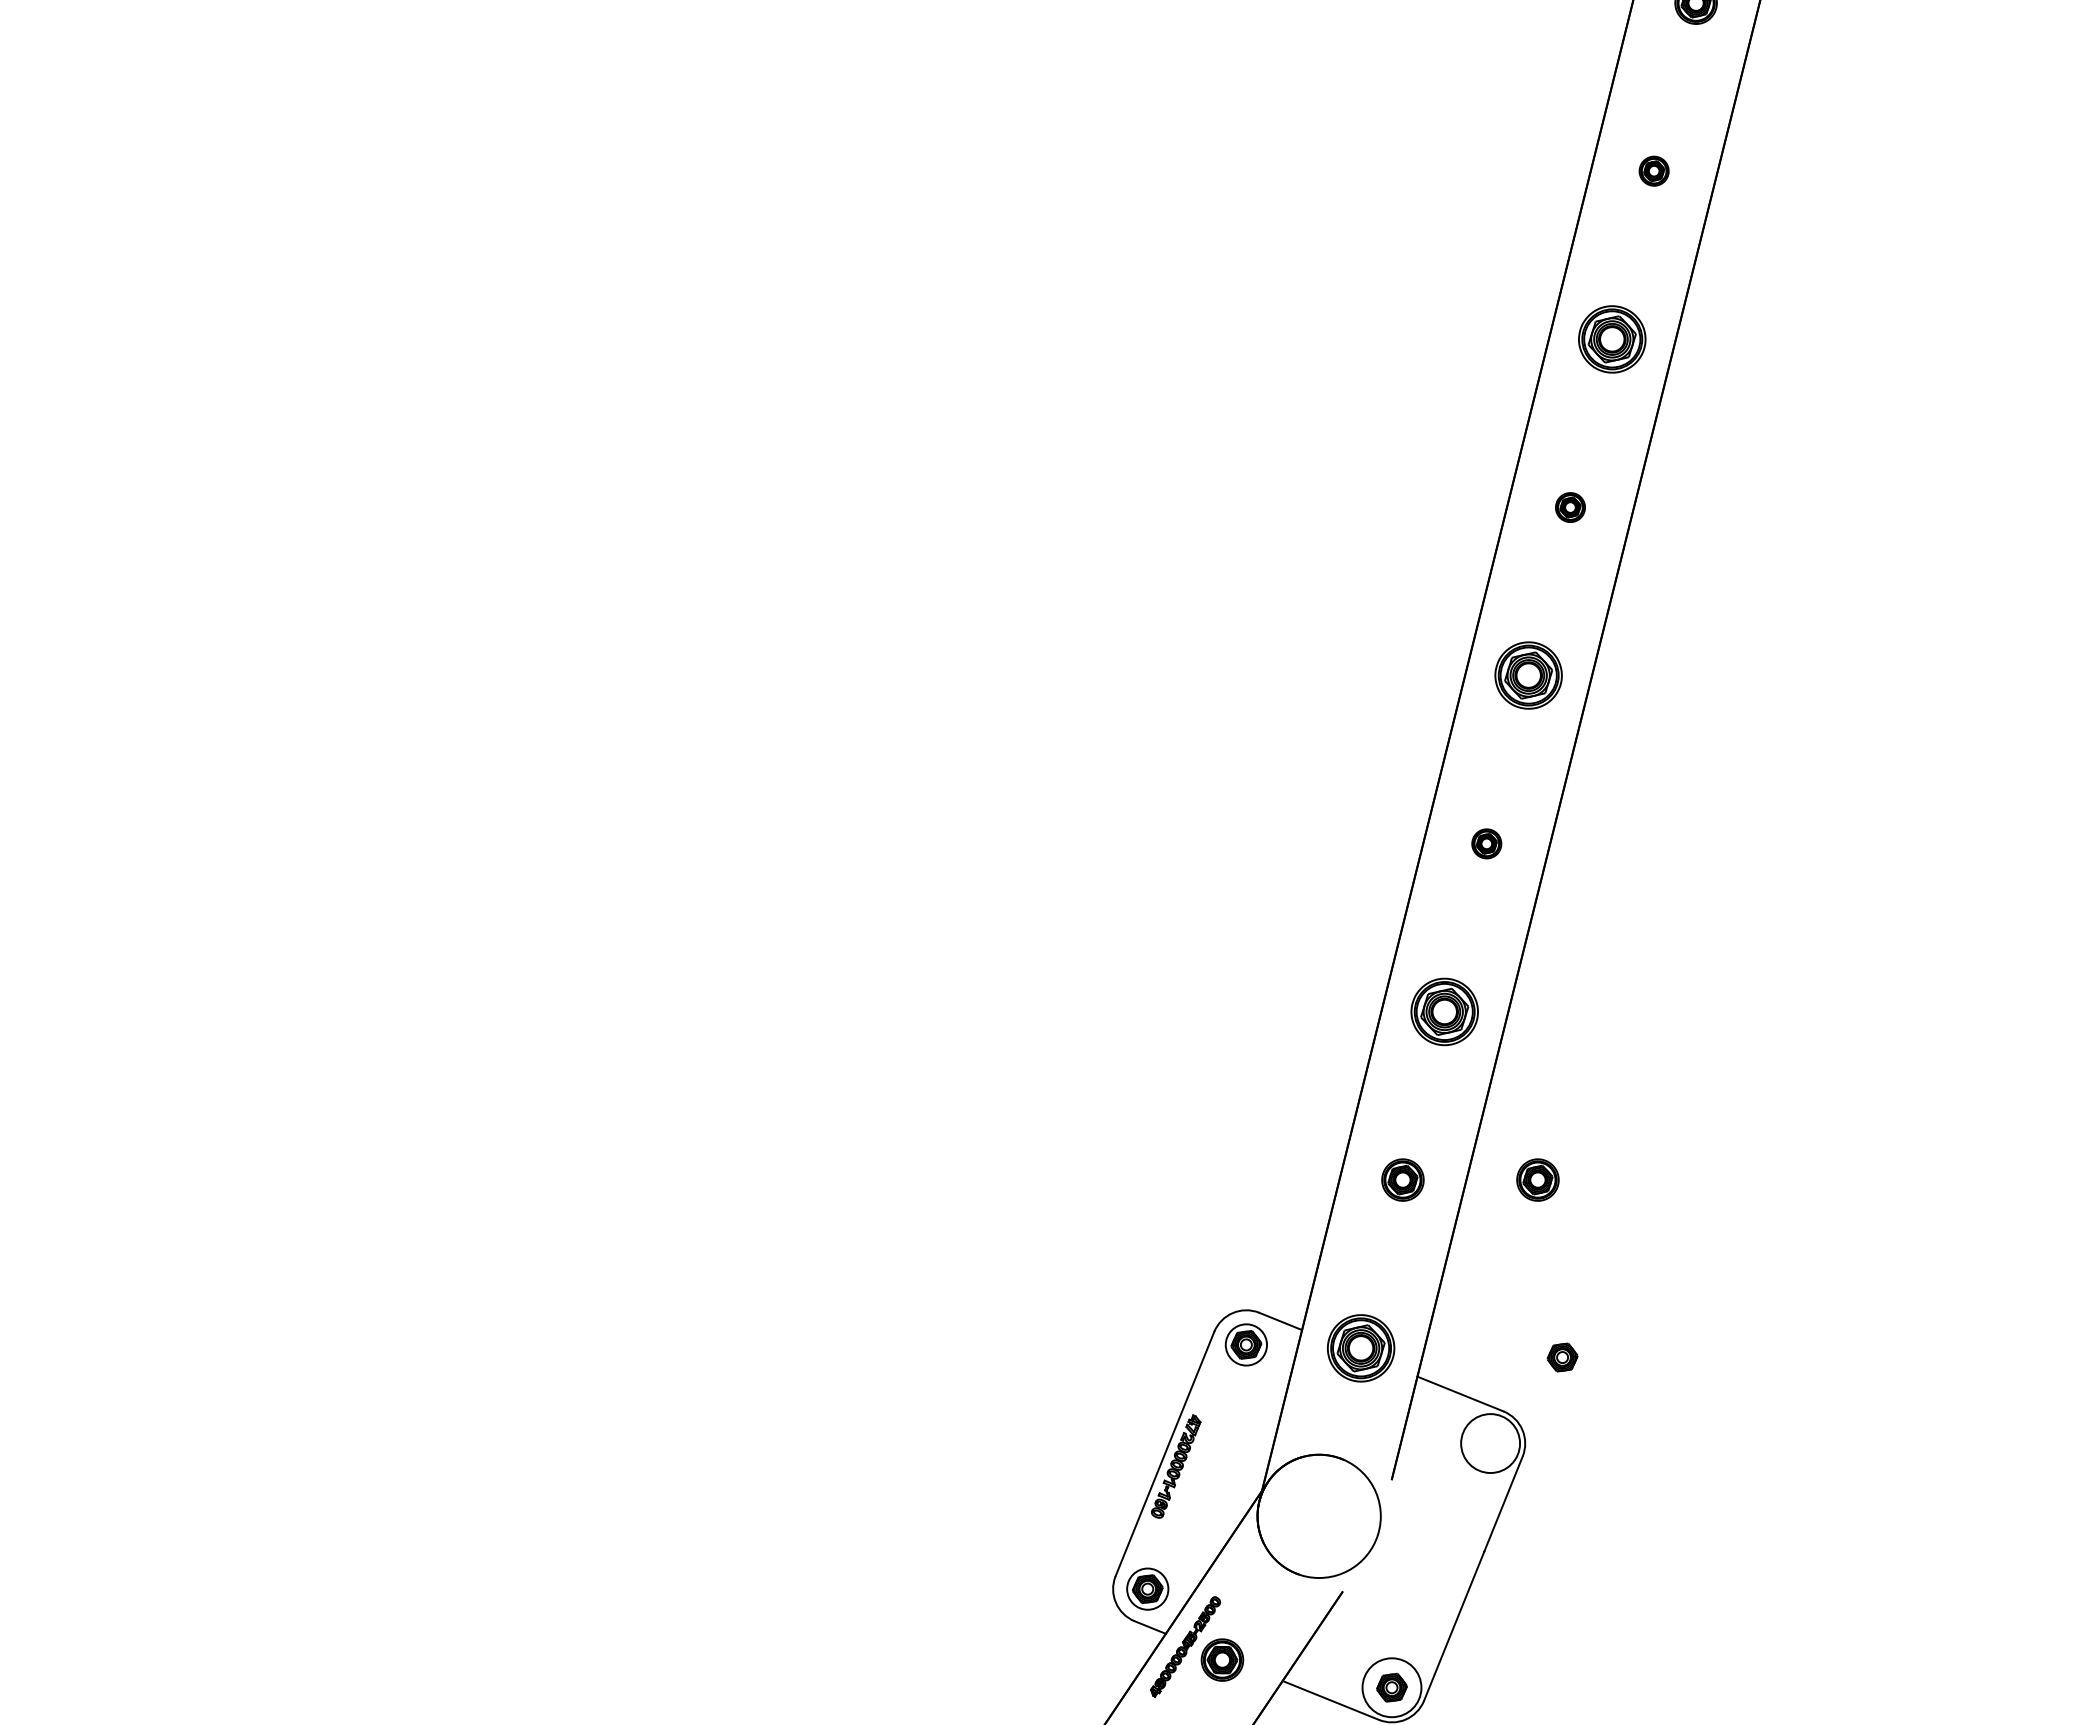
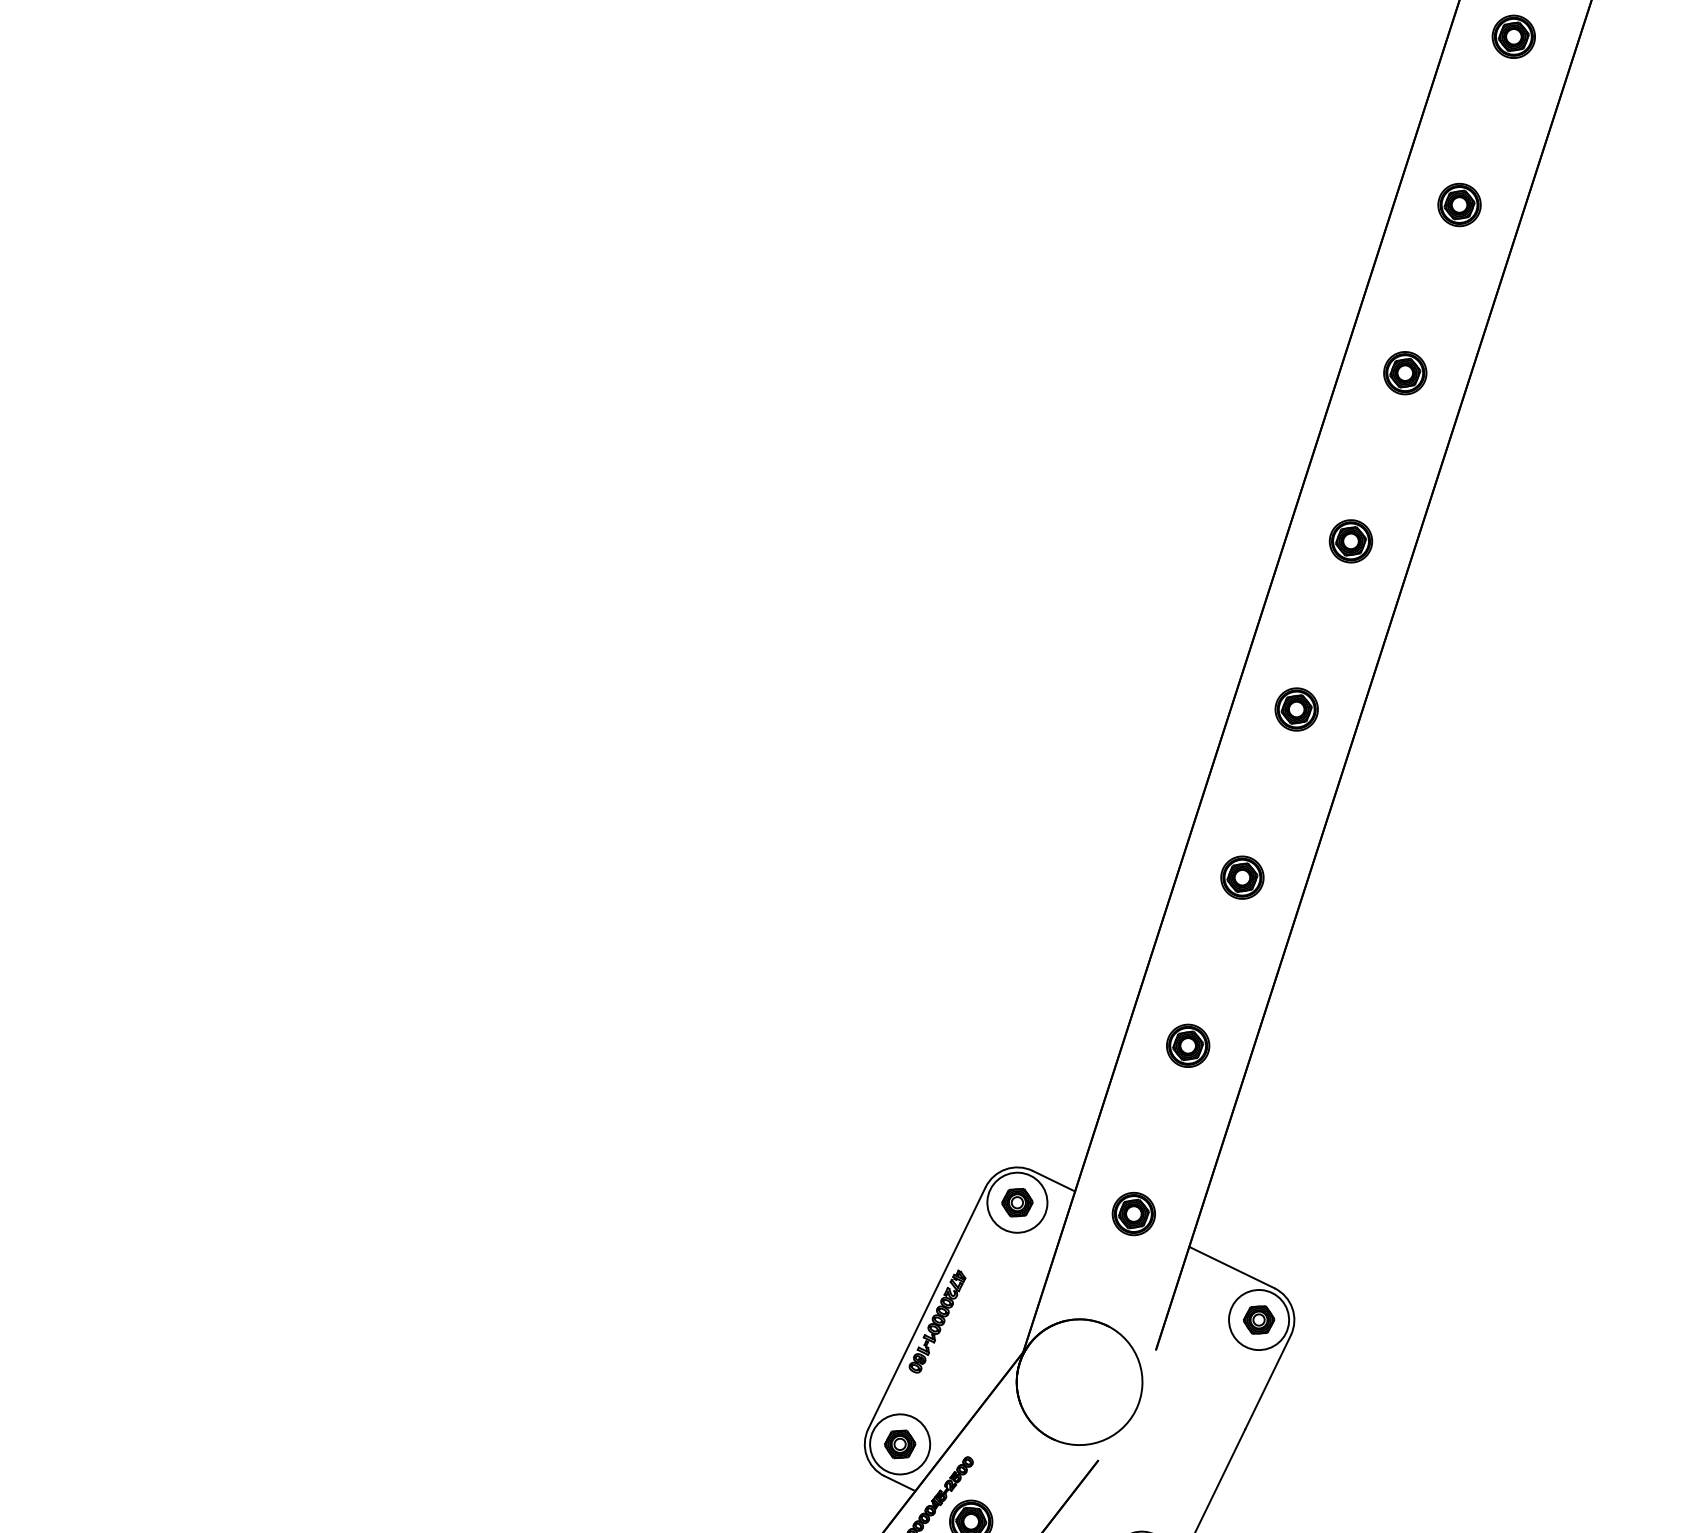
part: (1653, 170) -> (1513, 35), size x1.43
part: (1612, 339) -> (1459, 205), size x0.62
part: (1570, 507) -> (1405, 373), size x1.43
part: (1528, 675) -> (1350, 541), size x0.62
part: (1486, 843) -> (1296, 709), size x1.43
part: (1444, 1011) -> (1242, 877), size x0.62
part: (1537, 1179) -> (1325, 1054), removed
circle: (1245, 1344) -> (1016, 1202), size x1.43
part: (1360, 1347) -> (1133, 1213), size x0.62
part: (1562, 1357) -> (1258, 1319), moved
circle: (1147, 1588) -> (899, 1443), size x1.43

